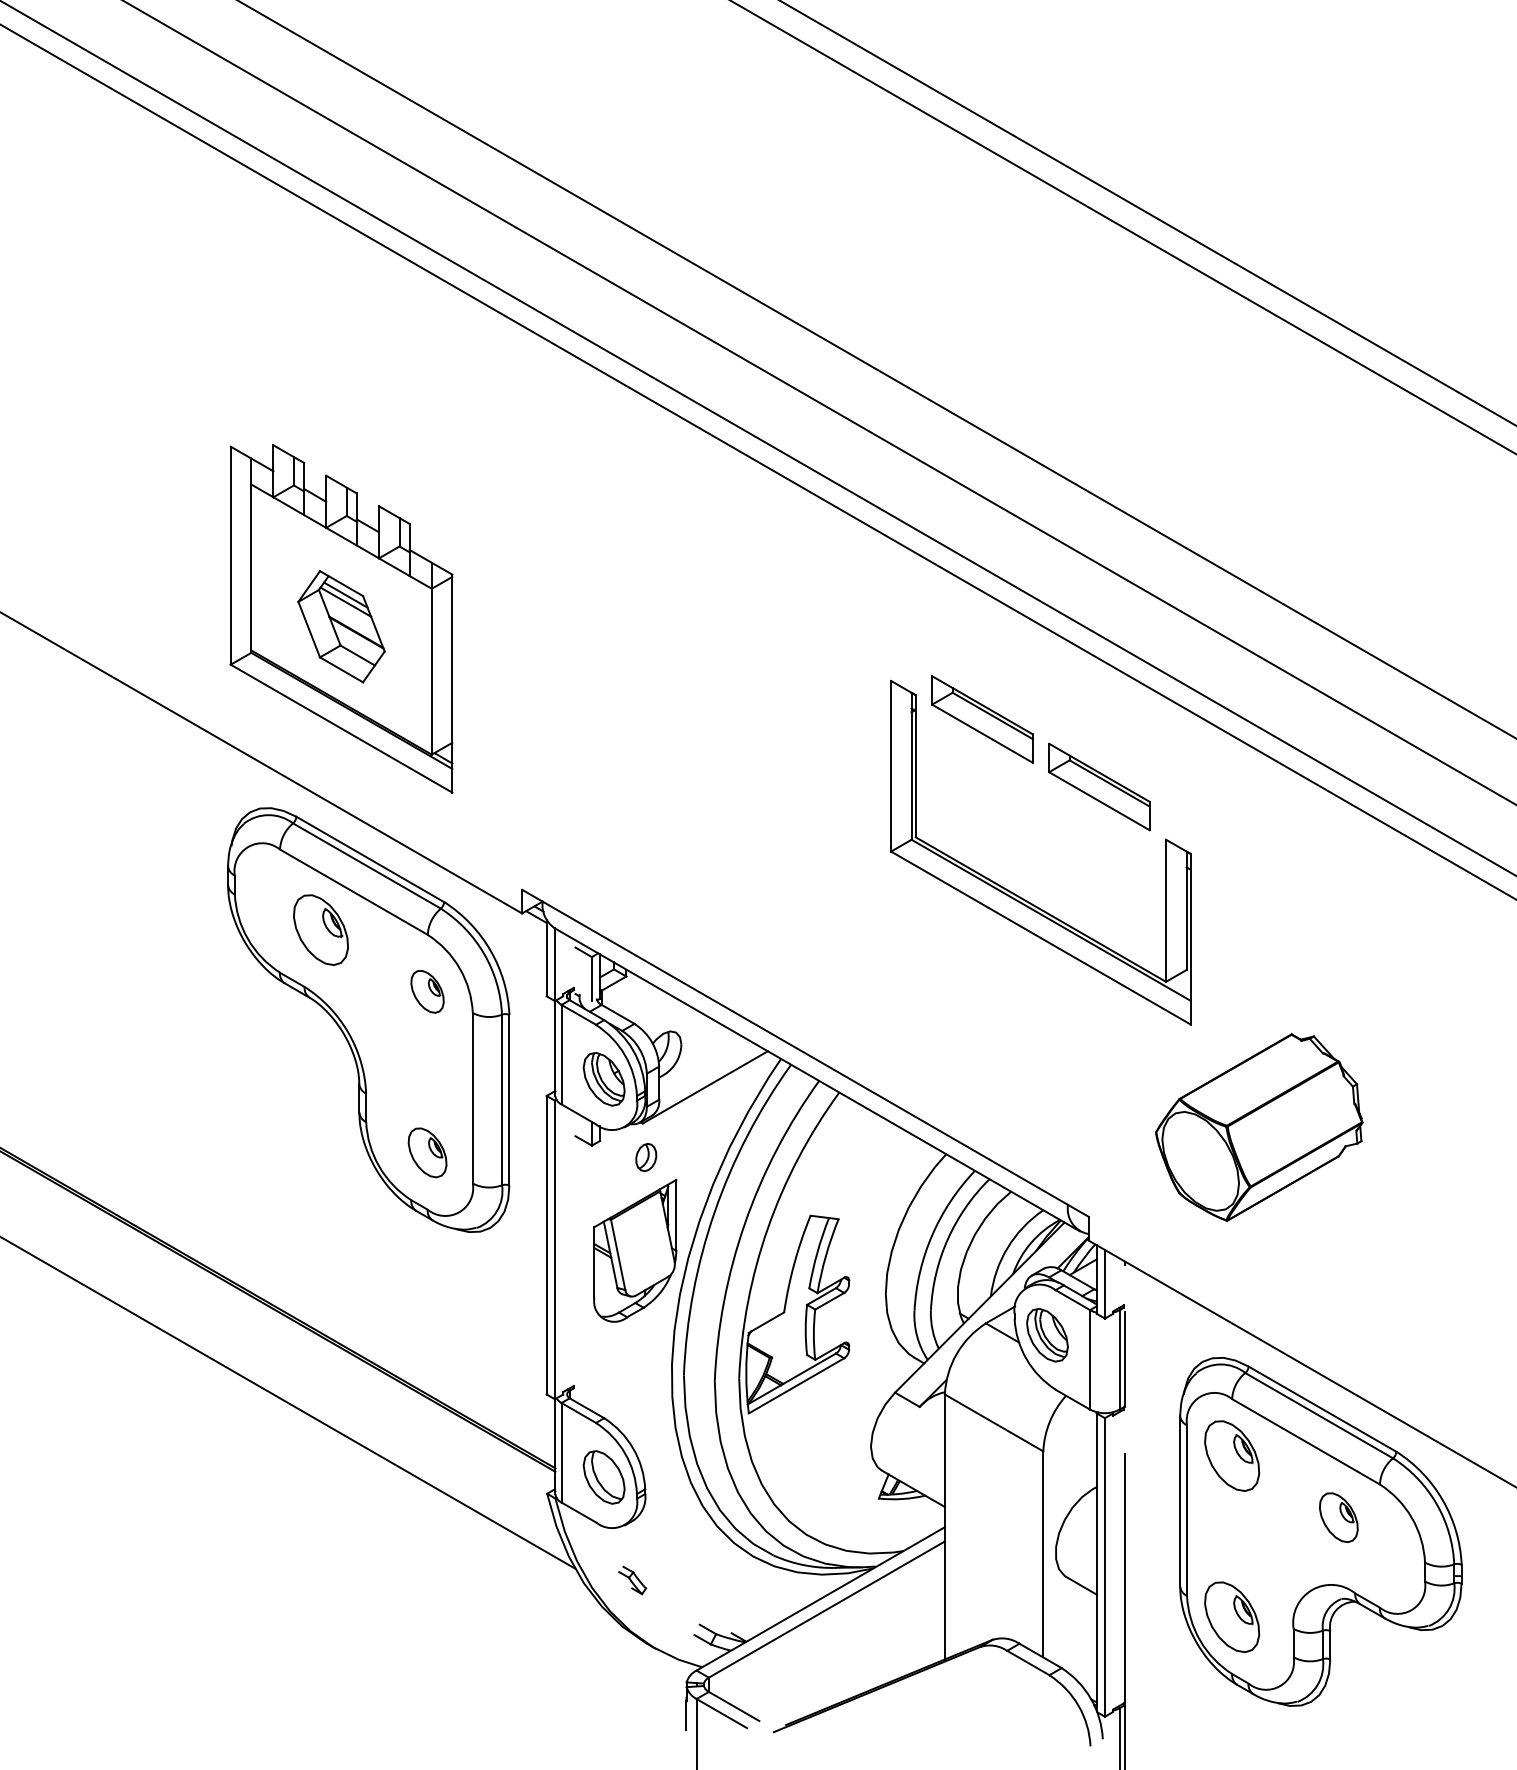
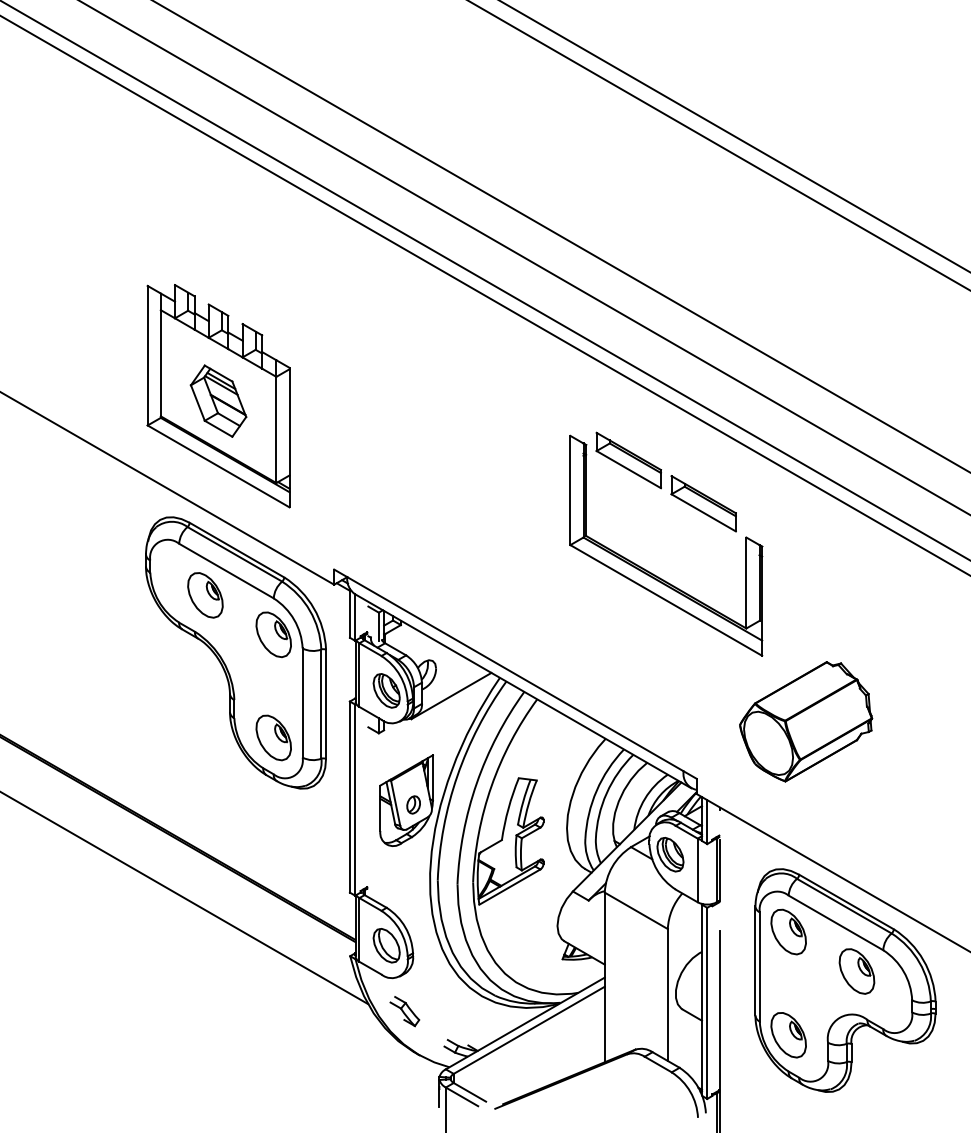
part: (427, 991) -> (273, 634), size x1.67
part: (427, 1152) -> (273, 737), size x1.43
part: (646, 1156) -> (413, 804), moved
part: (1338, 1517) -> (856, 971), size x1.43
part: (631, 1580) -> (404, 1011), size x1.67

